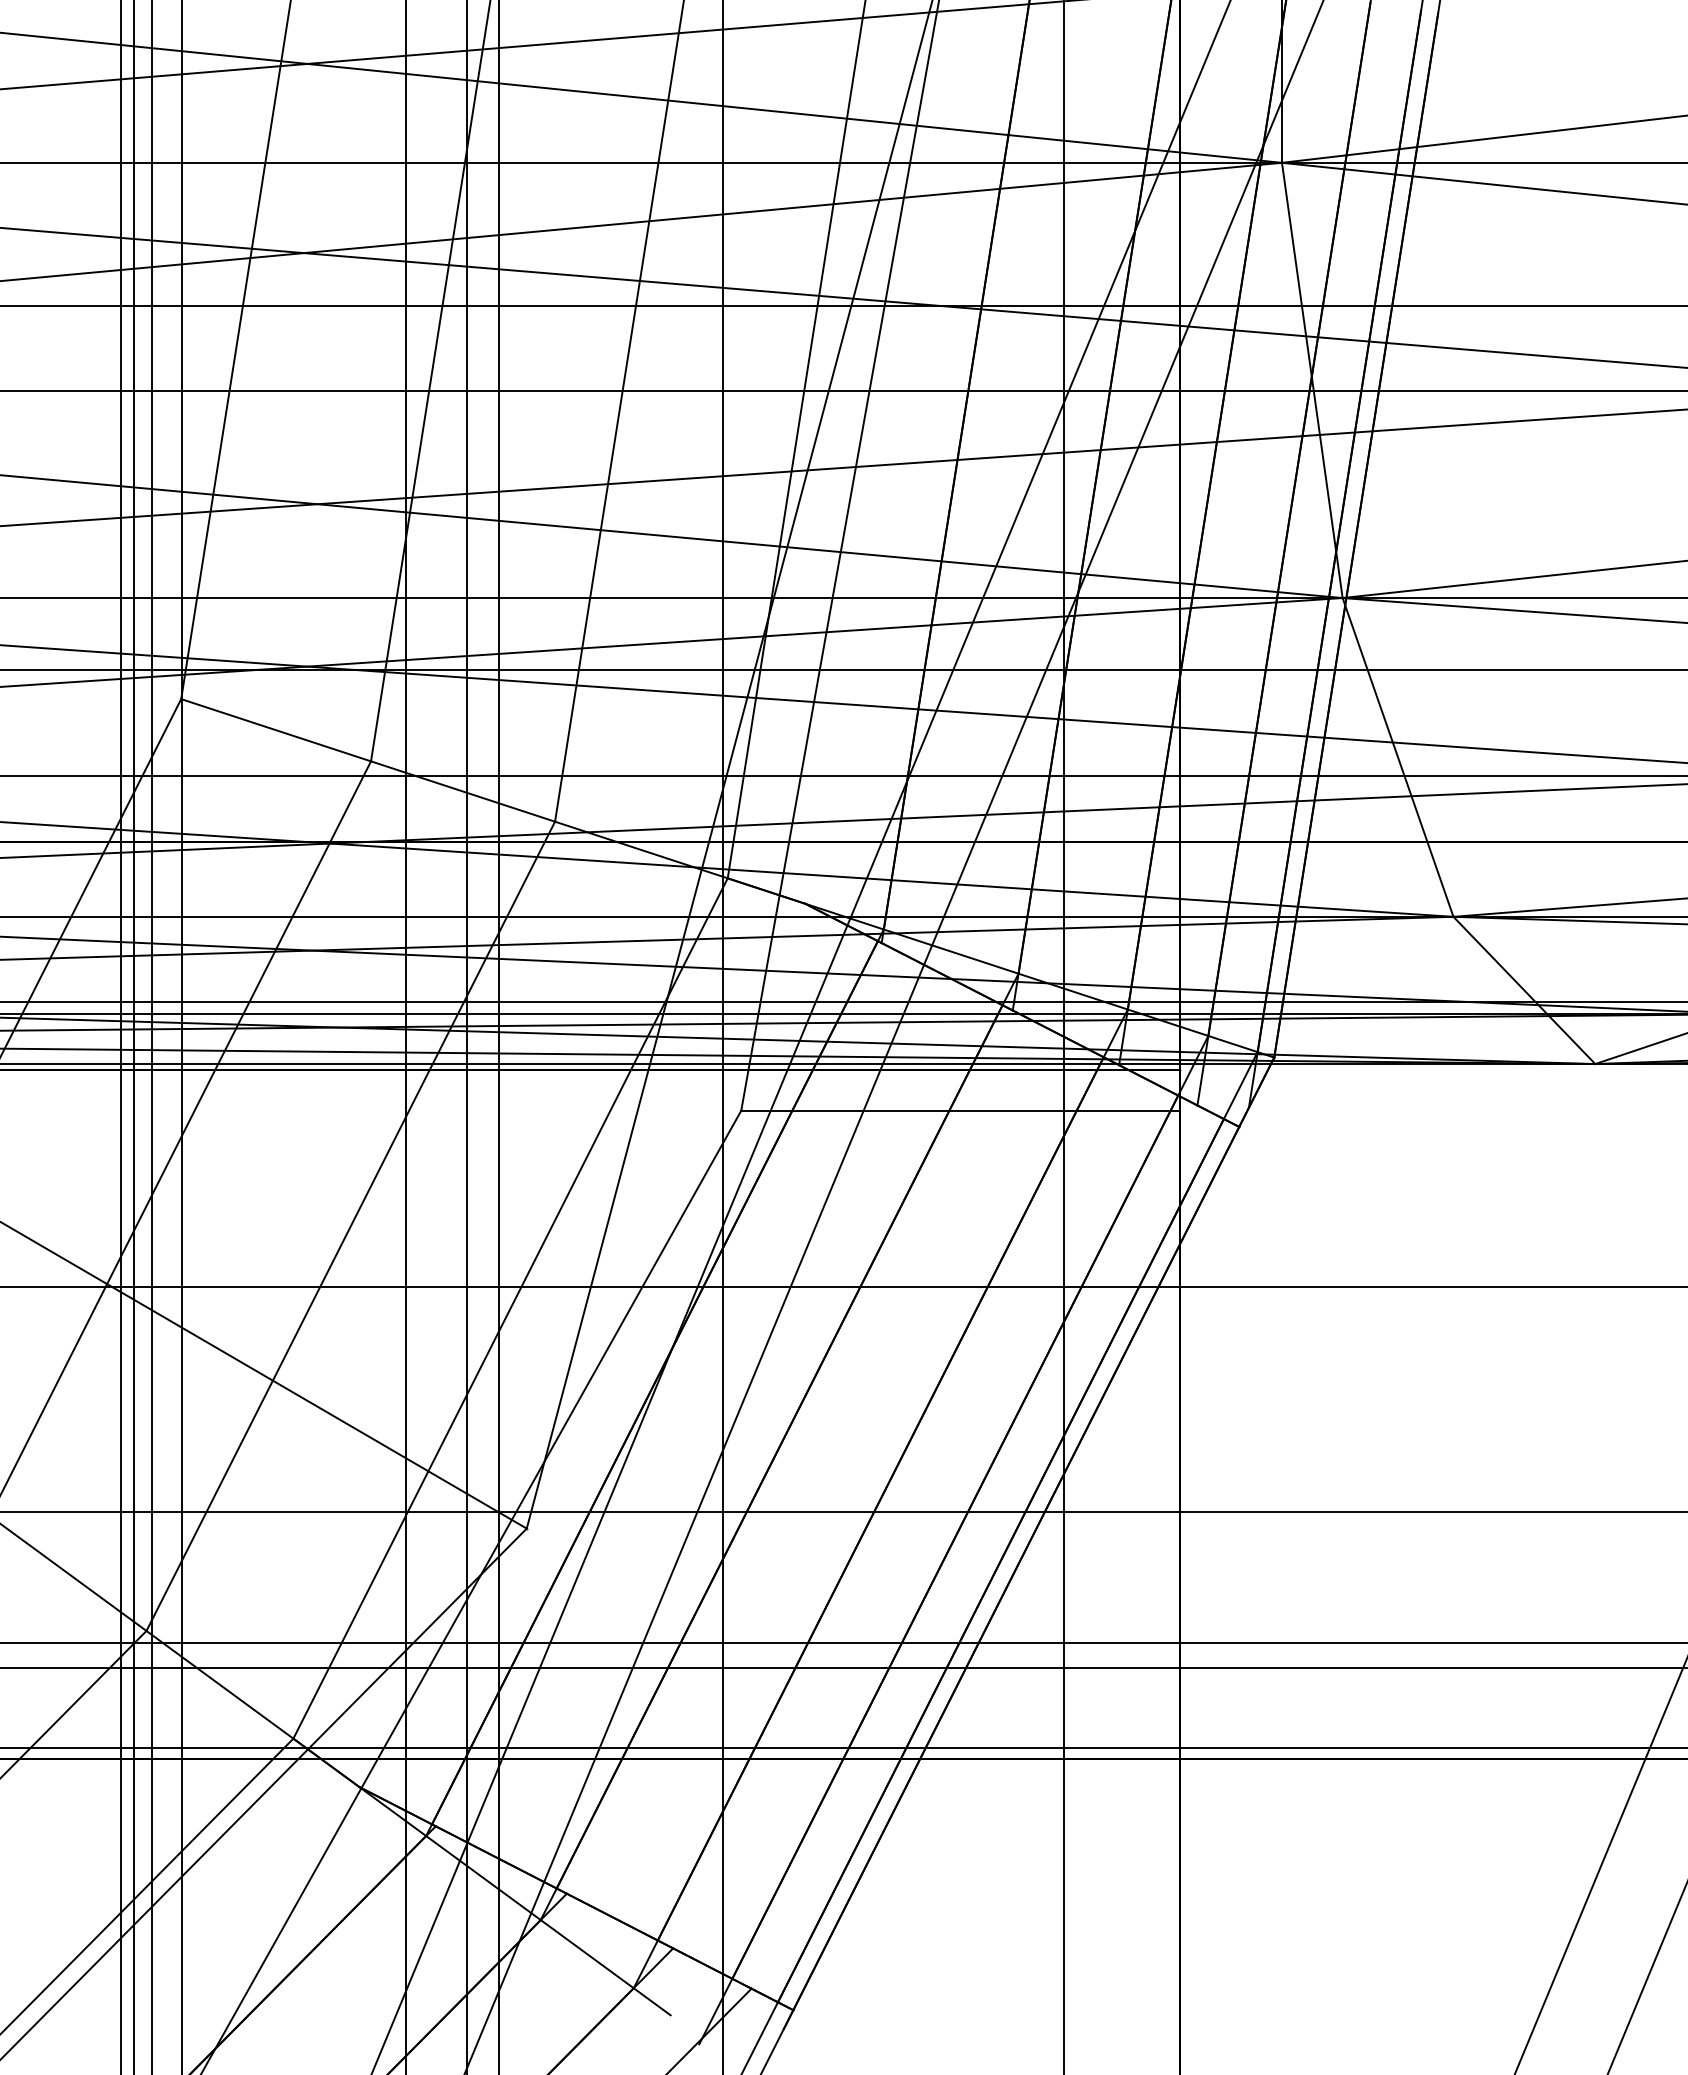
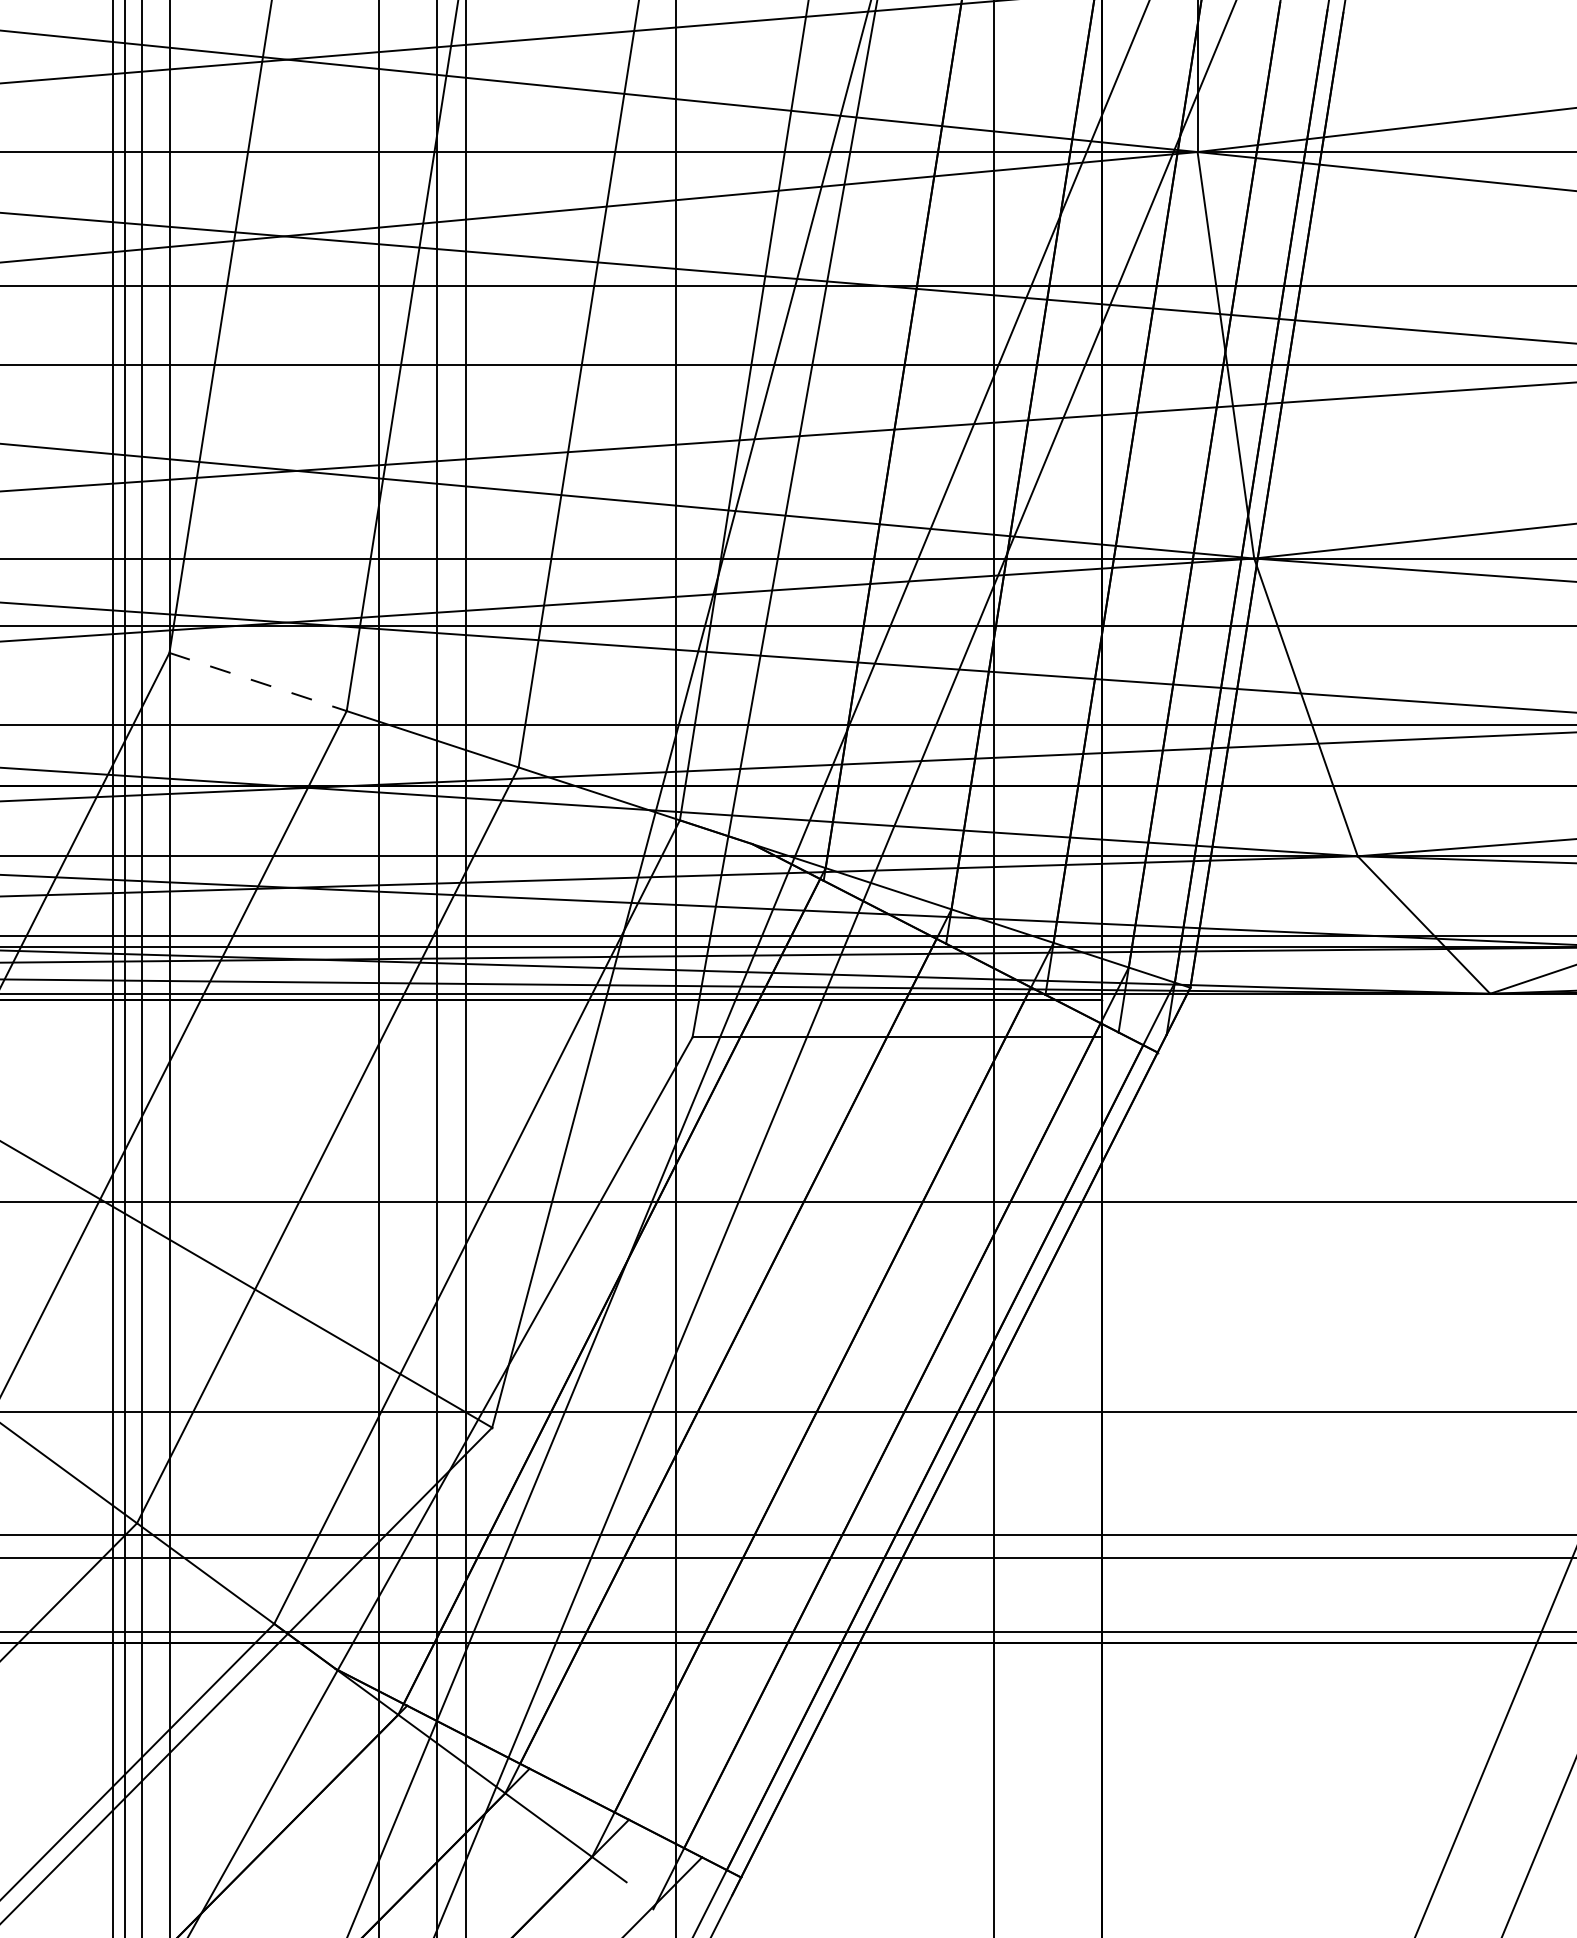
line: (276, 730) -> (258, 682), solid -> dashed

